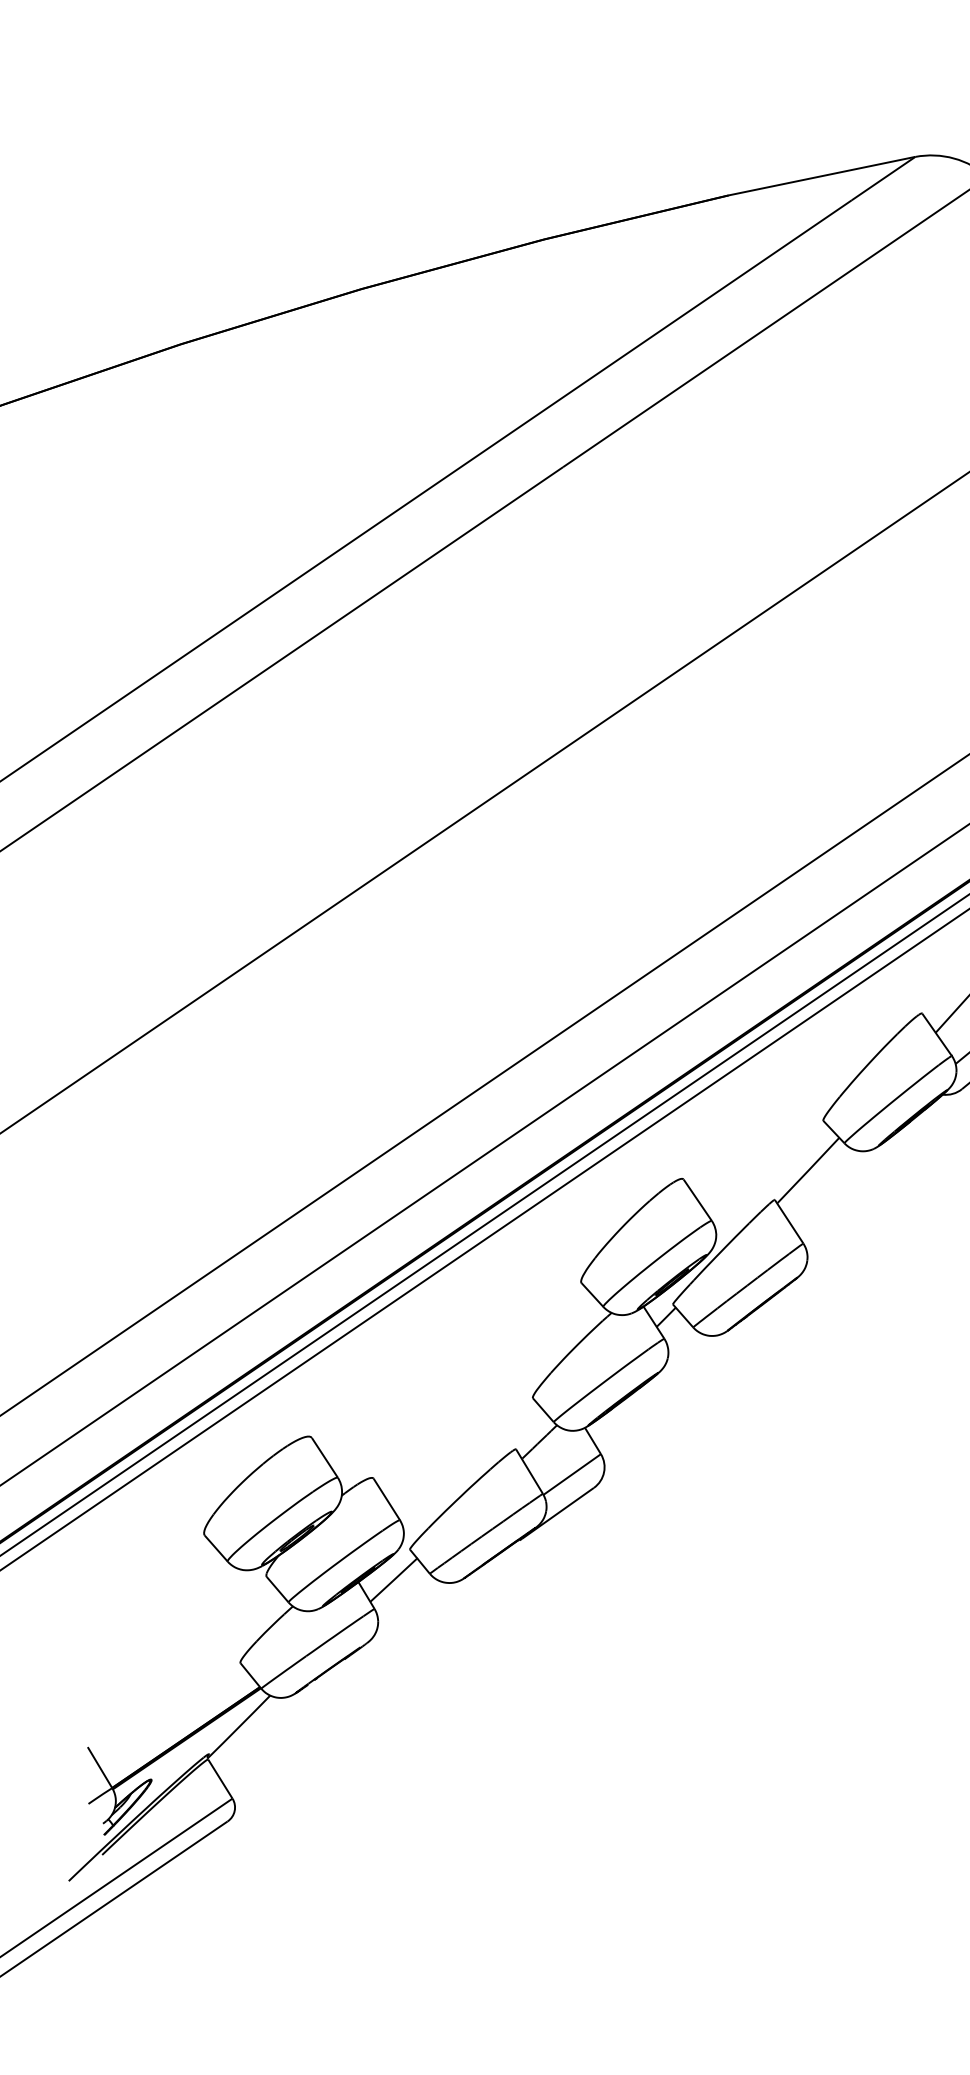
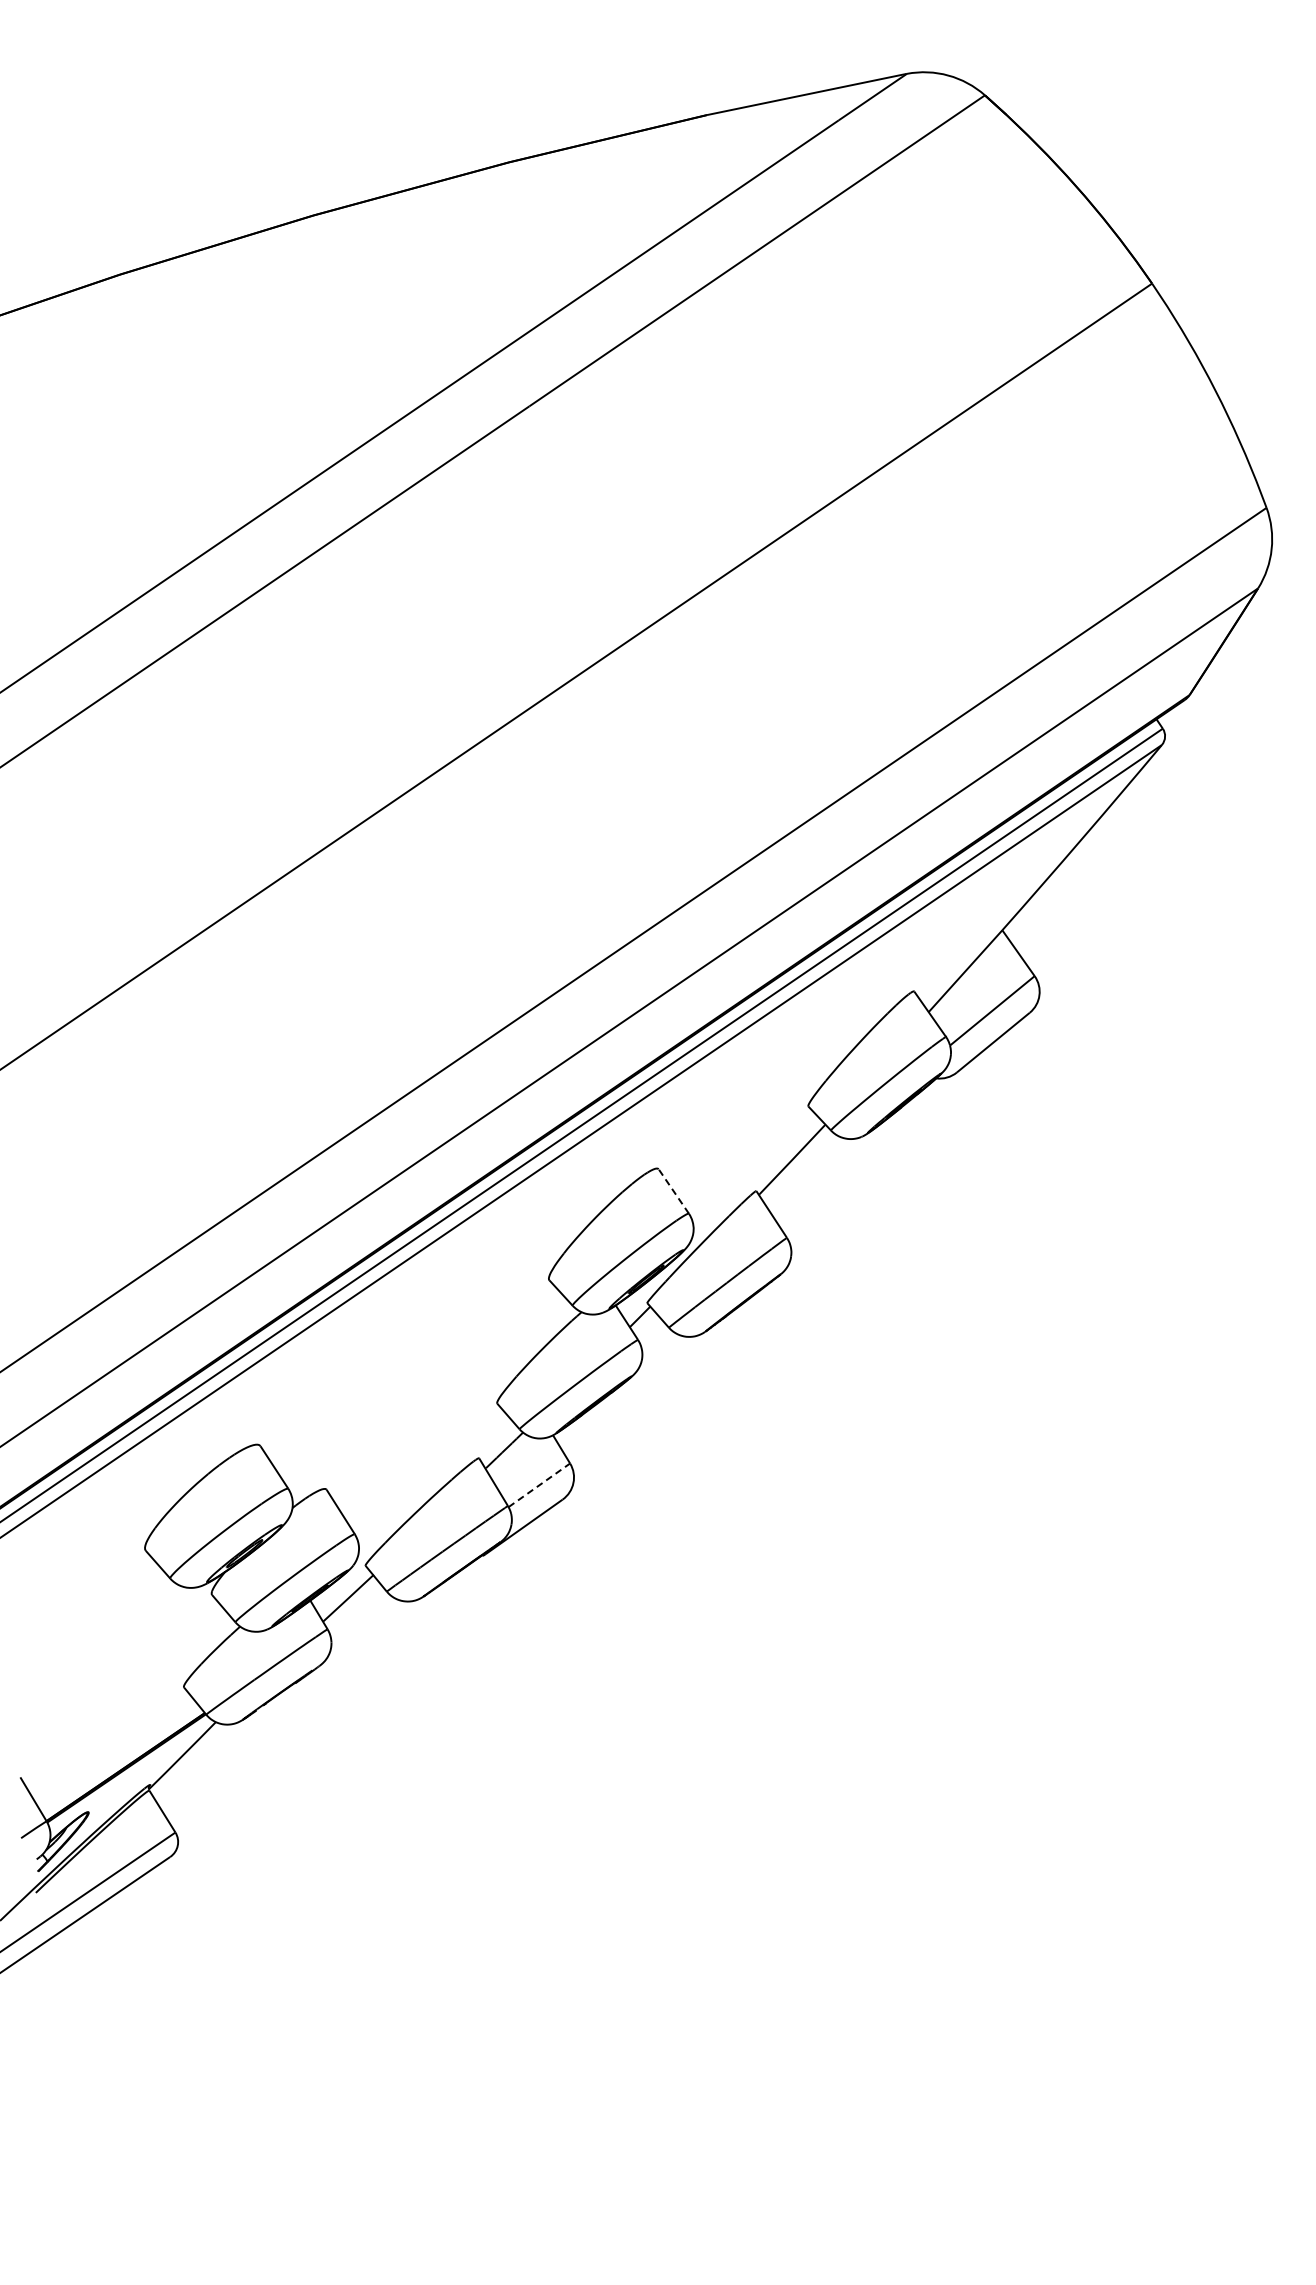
line: (697, 1200) -> (673, 1191), solid -> dashed
line: (572, 1474) -> (539, 1485), solid -> dashed

